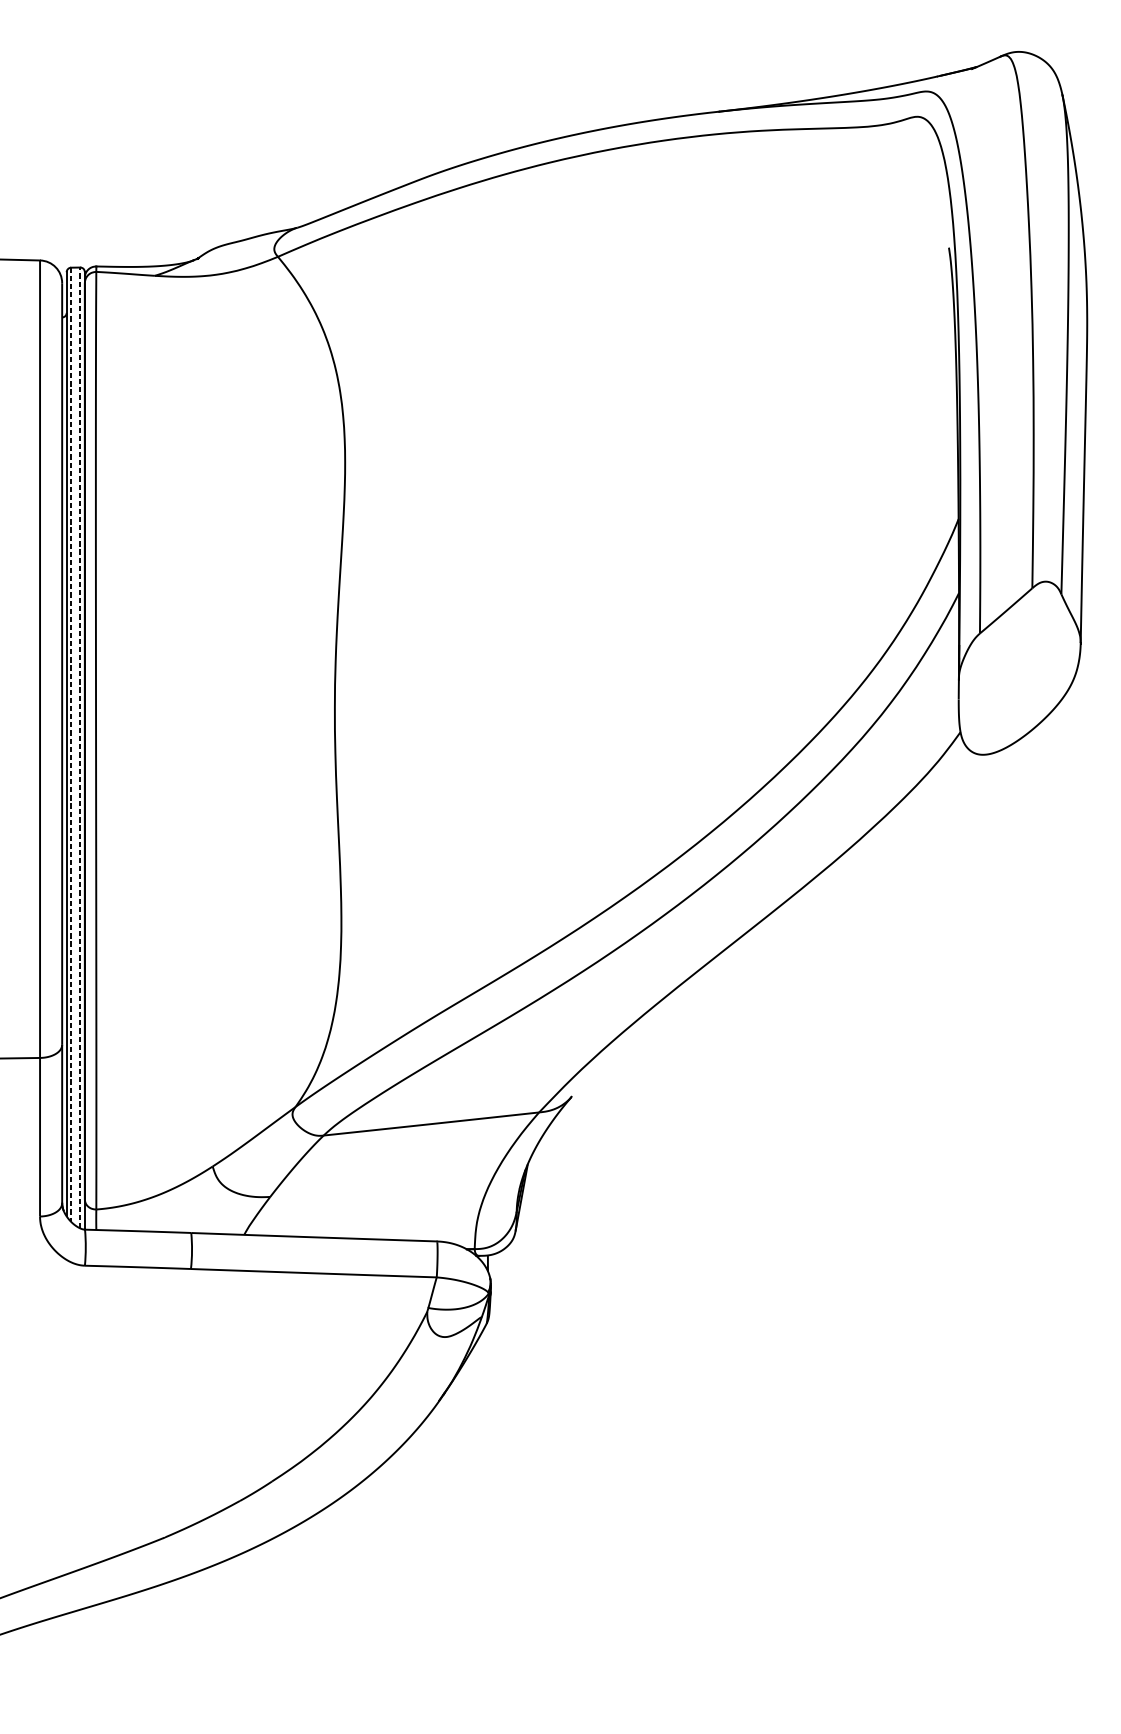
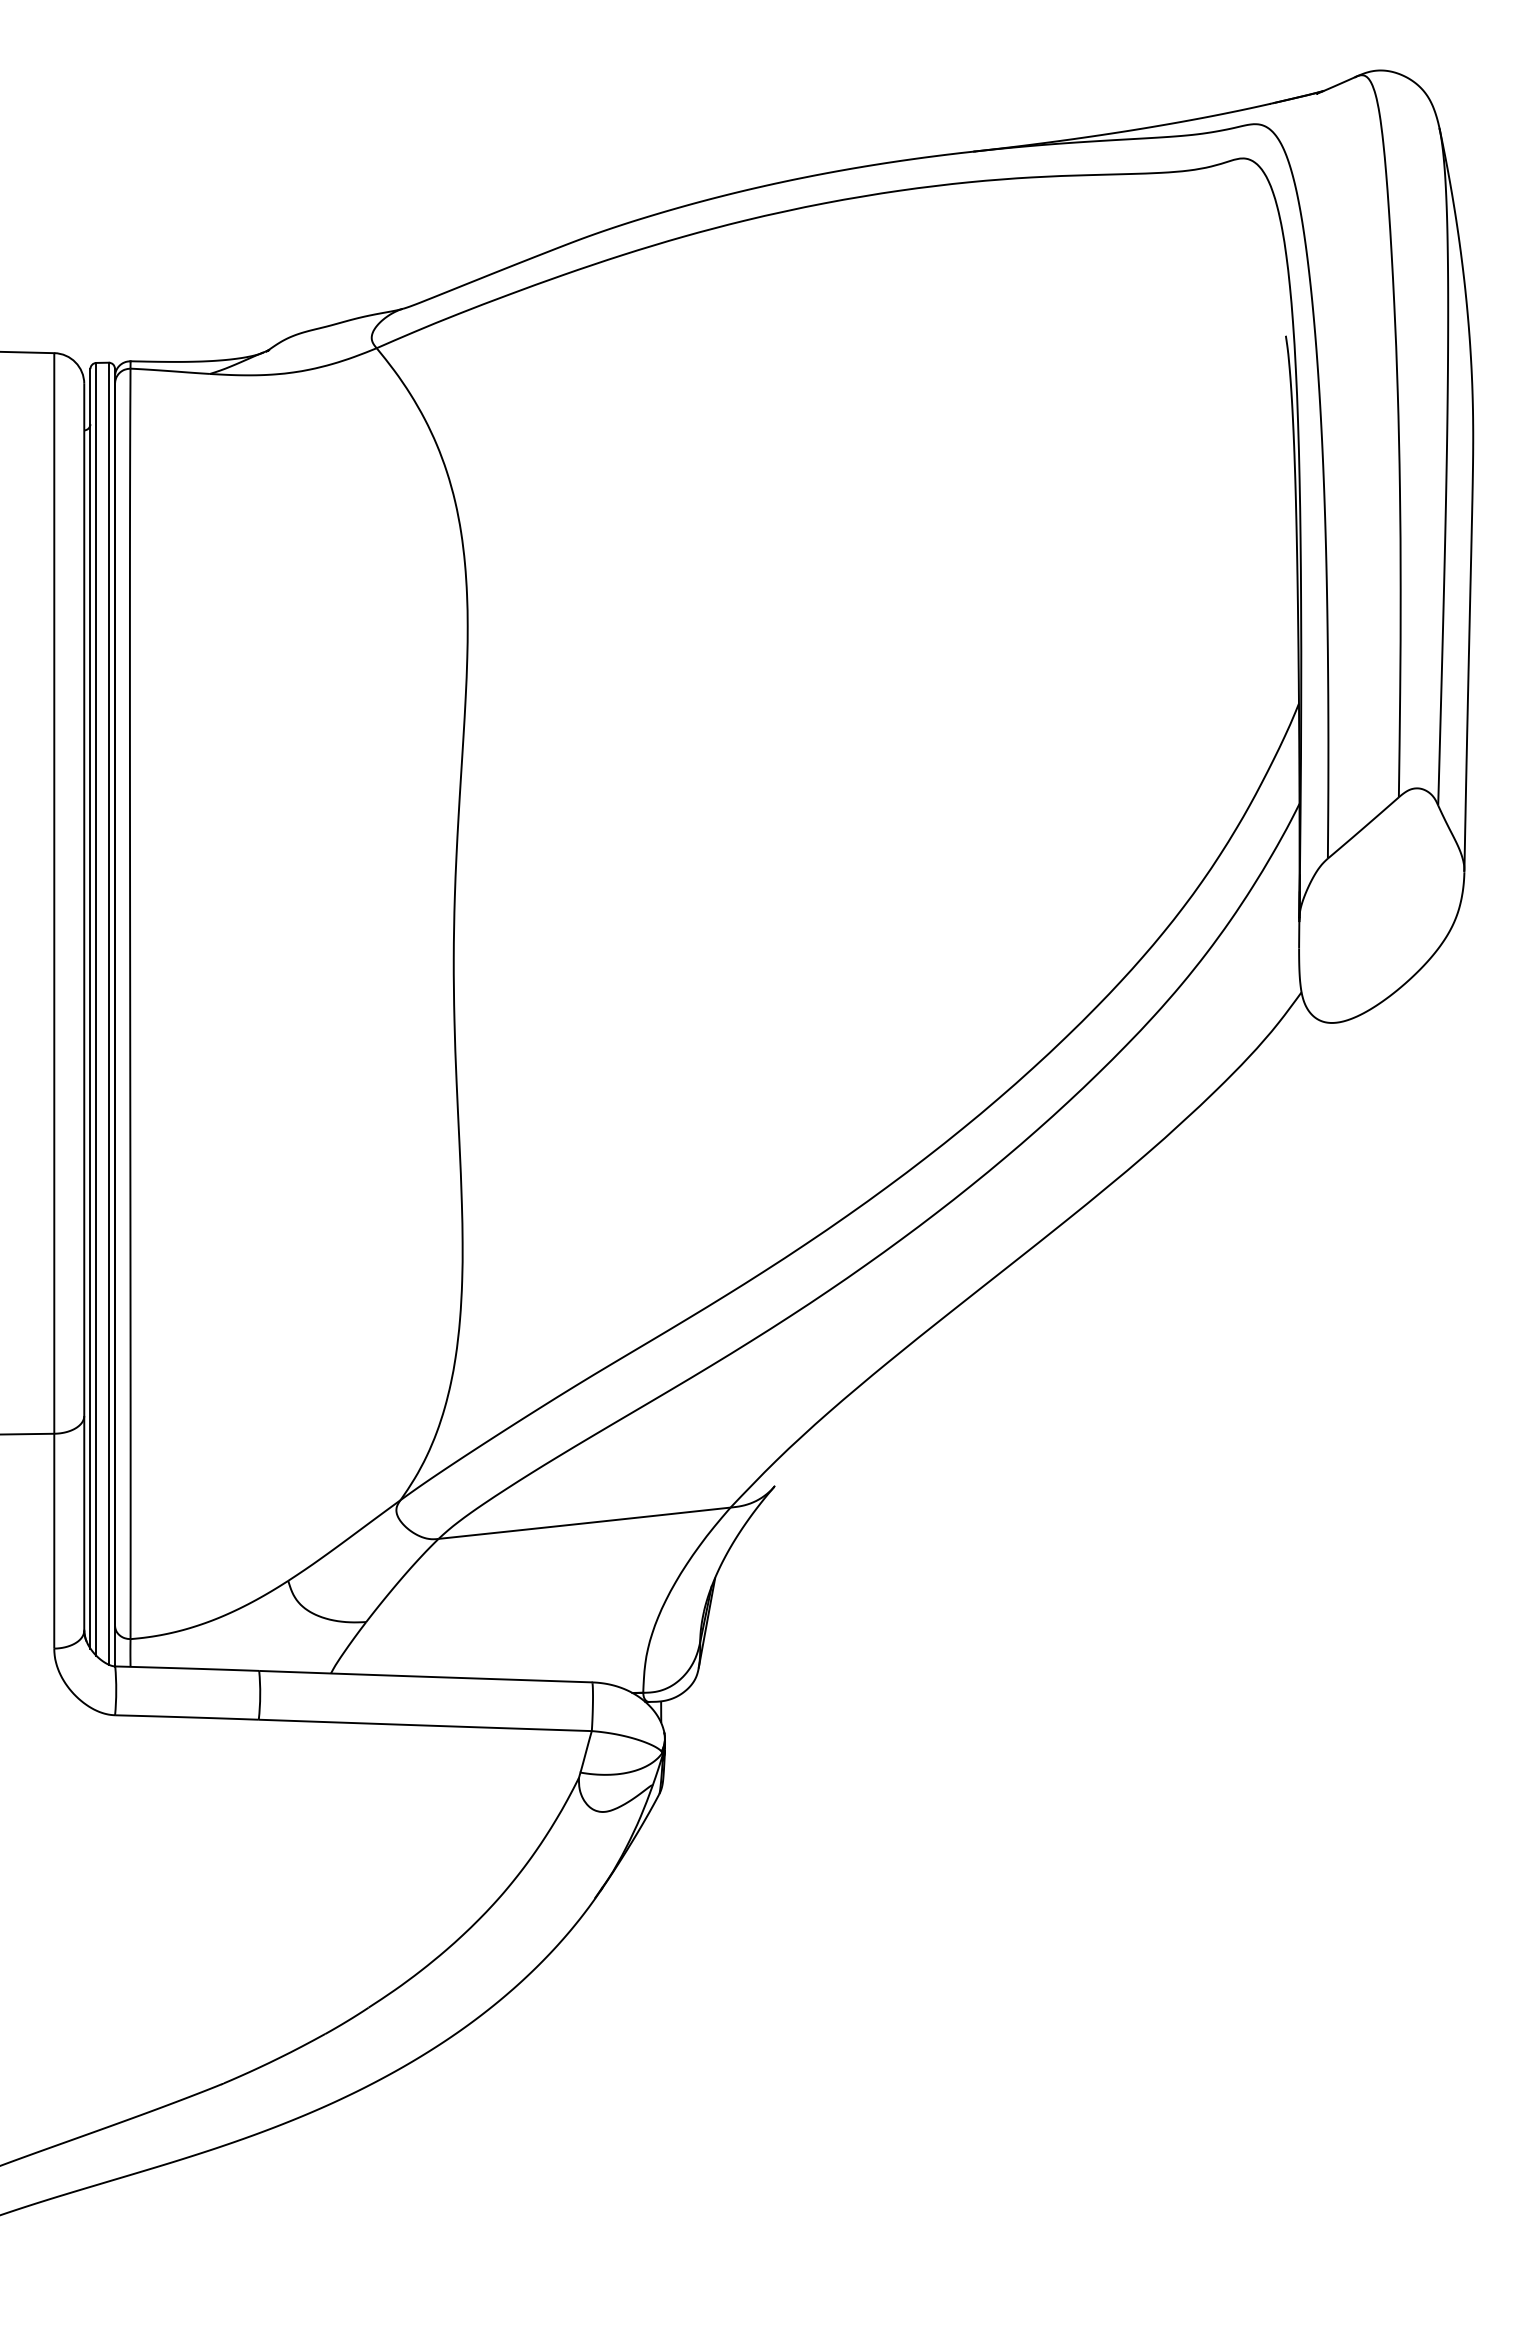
line: (71, 744) -> (96, 1009), dashed -> solid
line: (80, 747) -> (108, 1013), dashed -> solid

